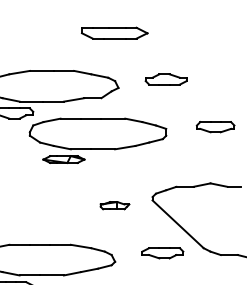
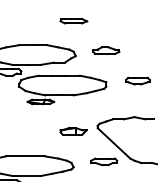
part: (114, 33) -> (73, 21), size x0.62
part: (114, 205) -> (73, 131), size x1.43

